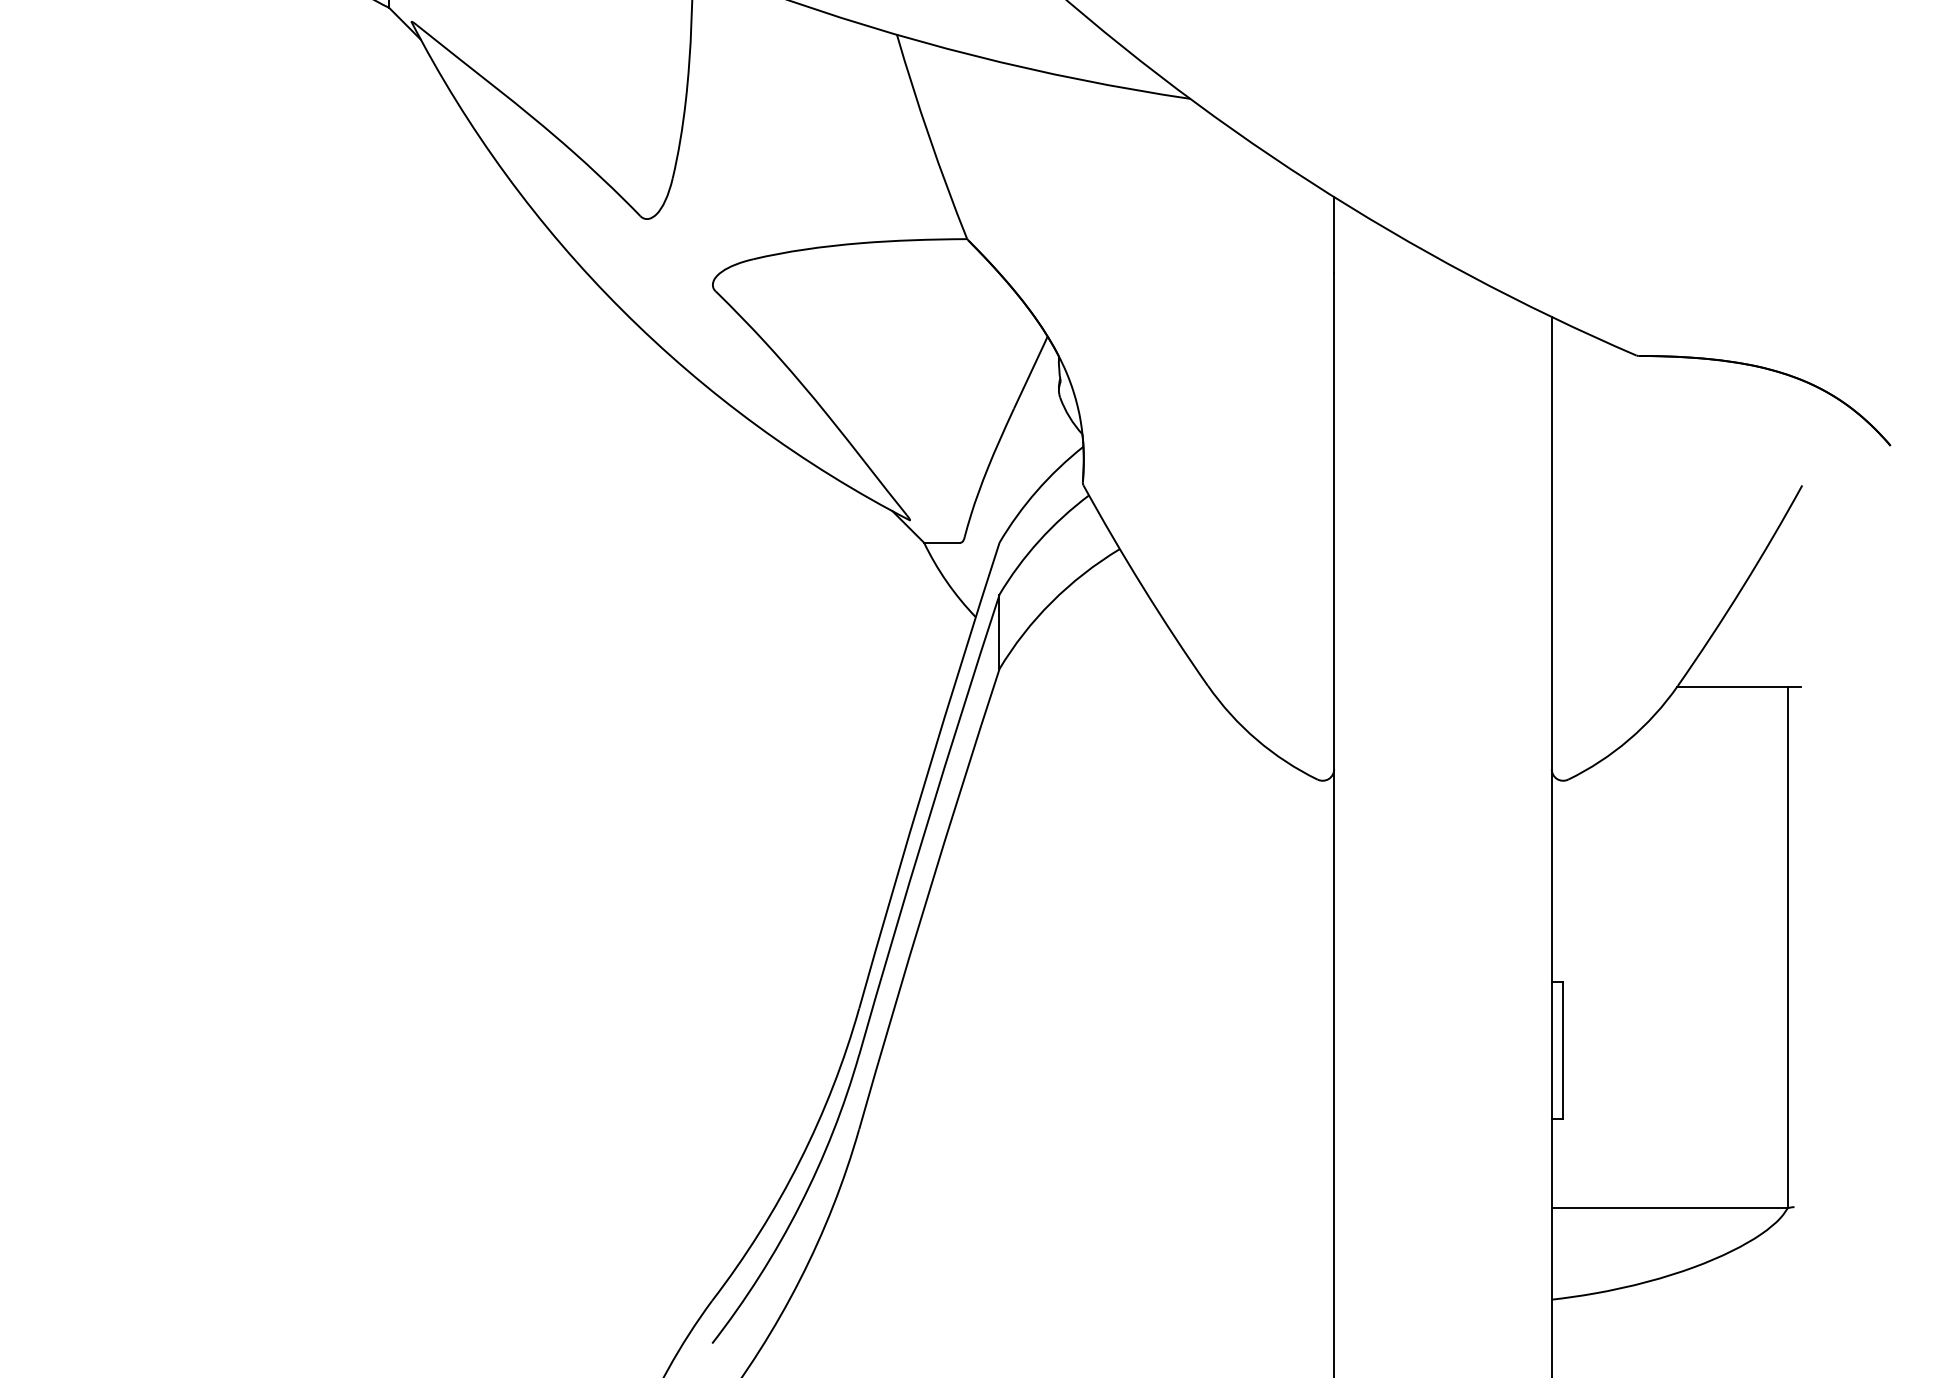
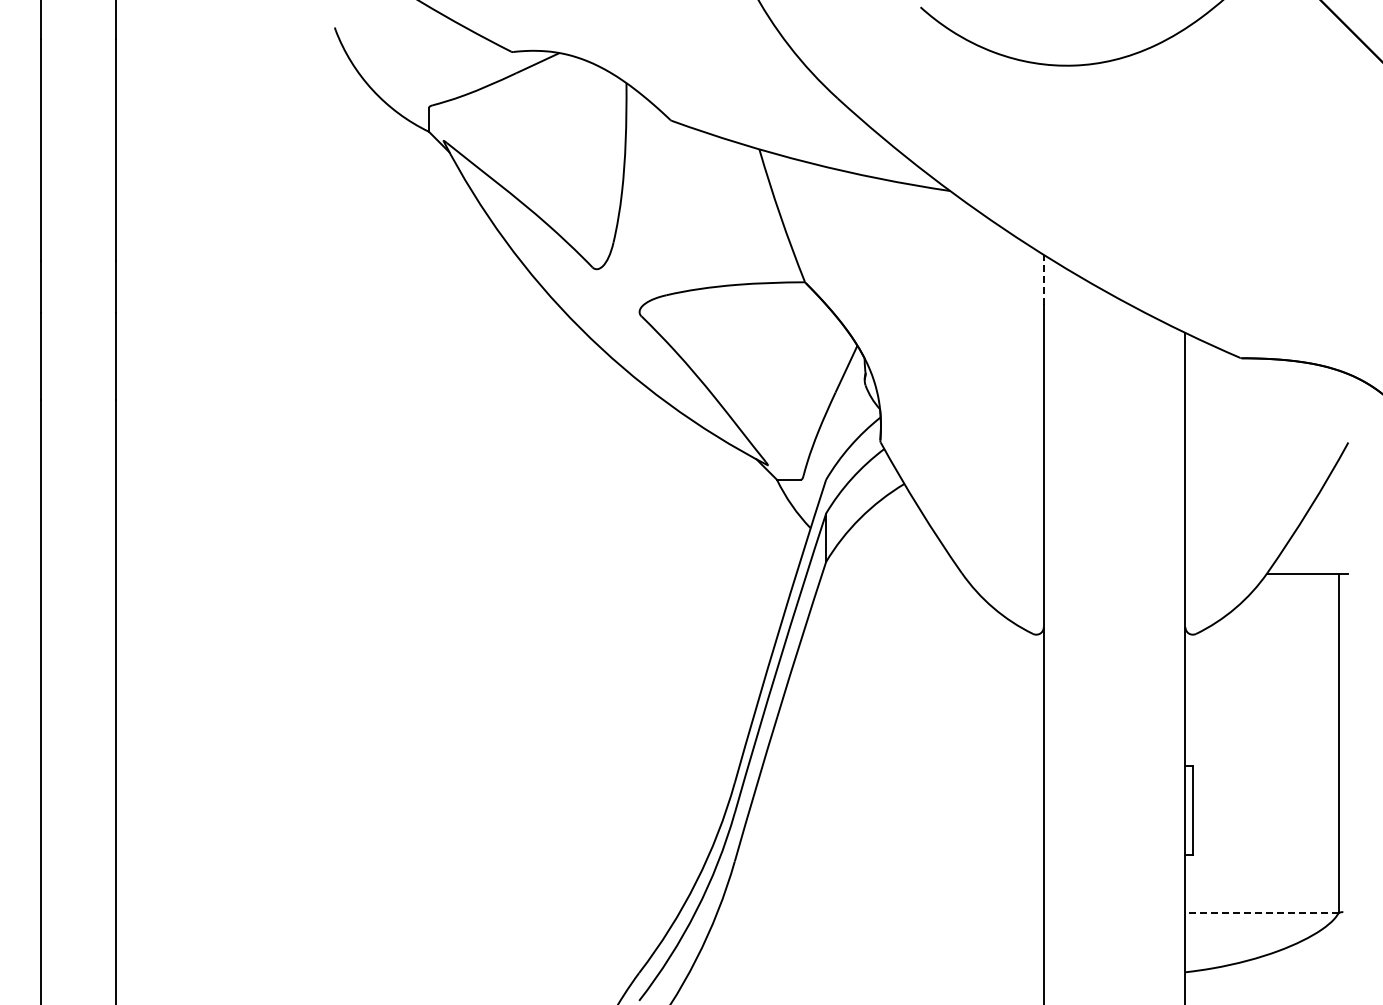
line: (1333, 234) -> (1043, 279), solid -> dashed
line: (1670, 1207) -> (1262, 912), solid -> dashed

